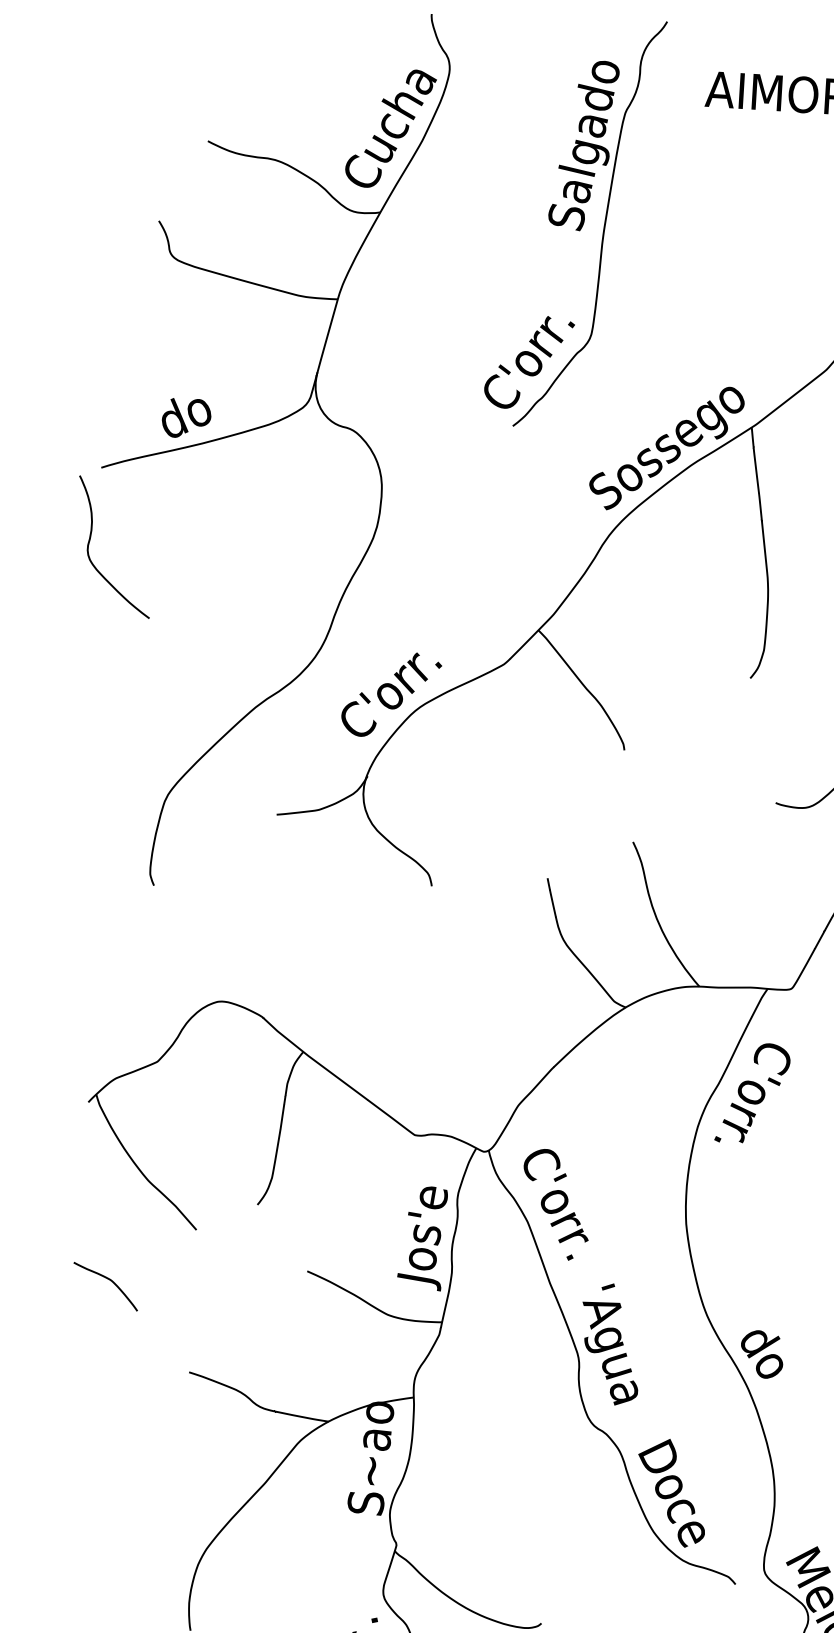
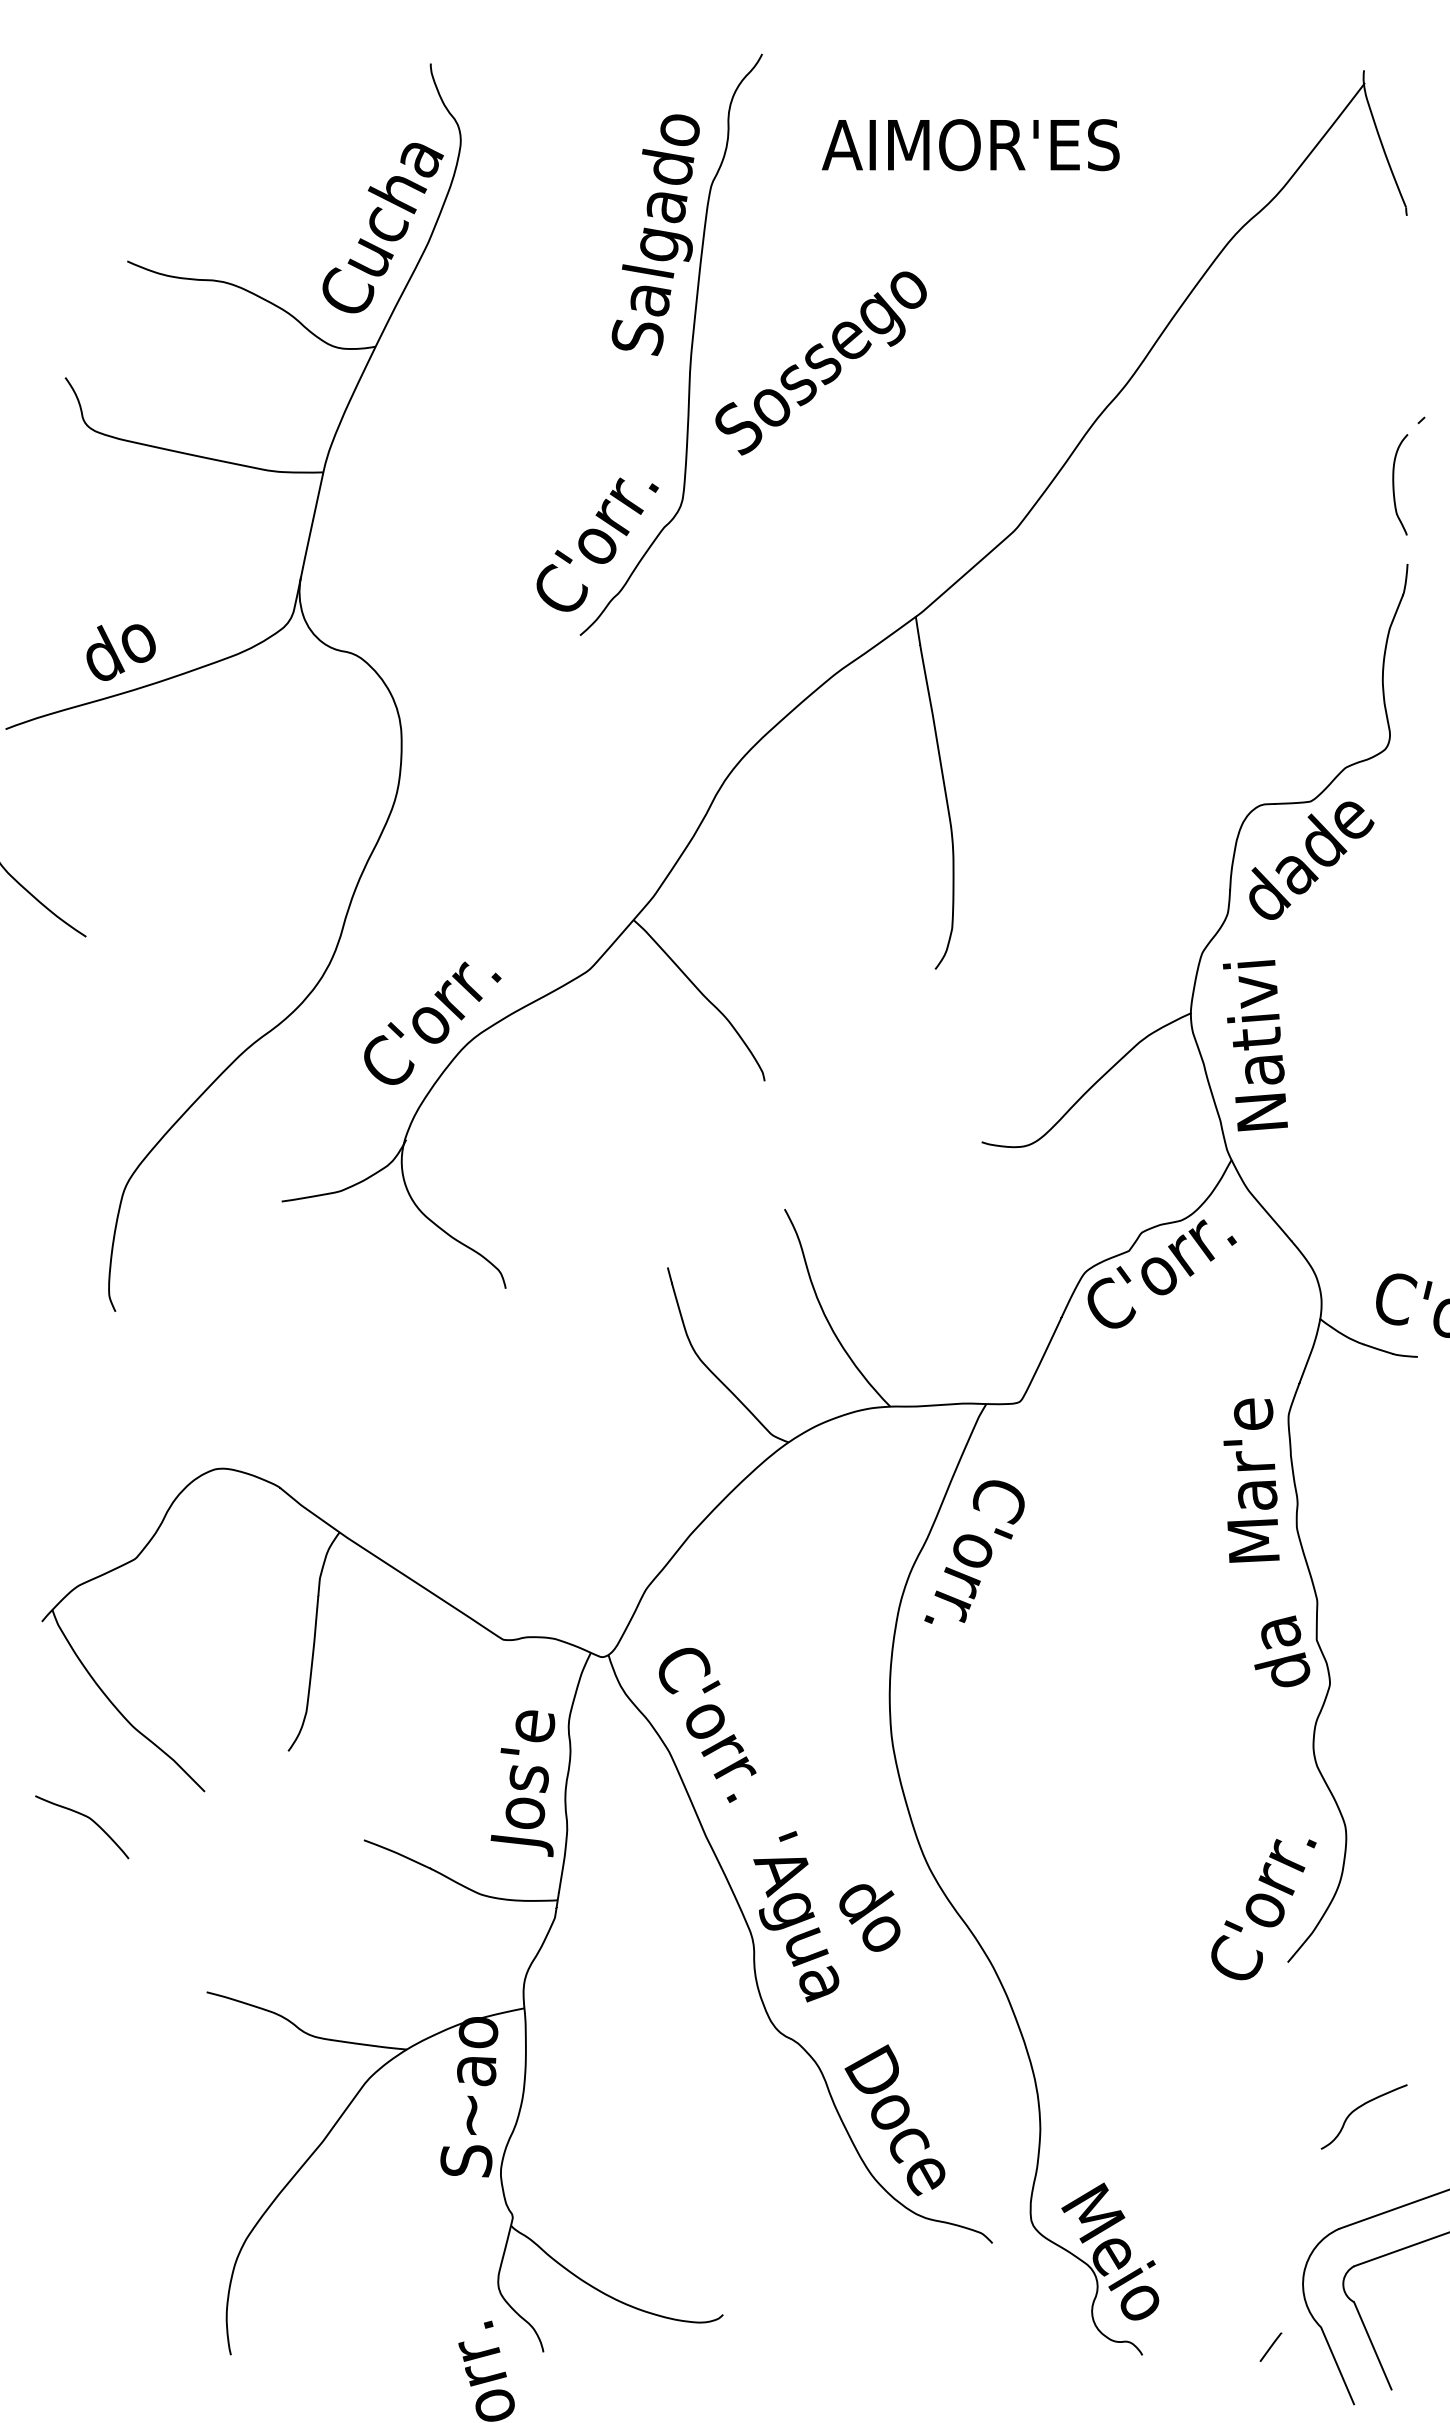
text: (666, 448) -> (820, 363), moved
curve: (111, 1281) -> (89, 1819), moved
text: (761, 1354) -> (869, 1917), moved

